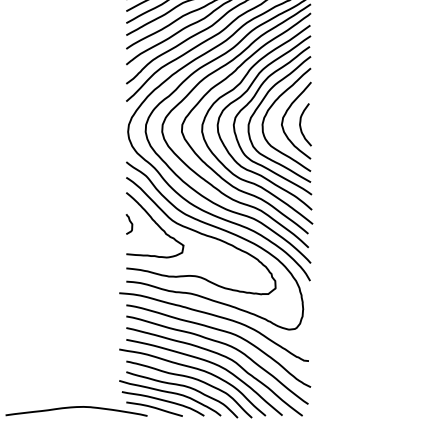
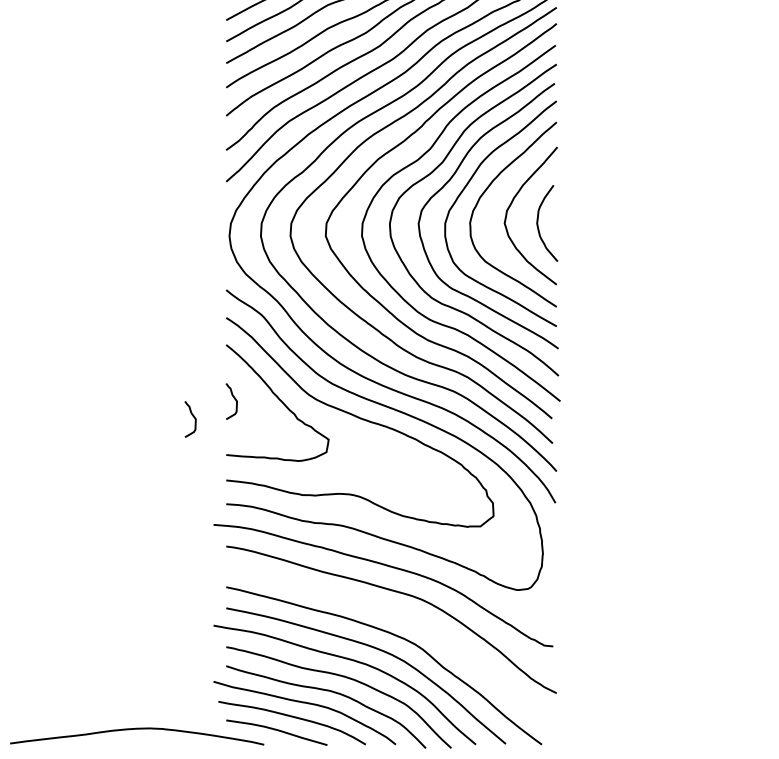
curve: (107, 233) -> (192, 417), added
curve: (222, 344) -> (398, 616), removed

